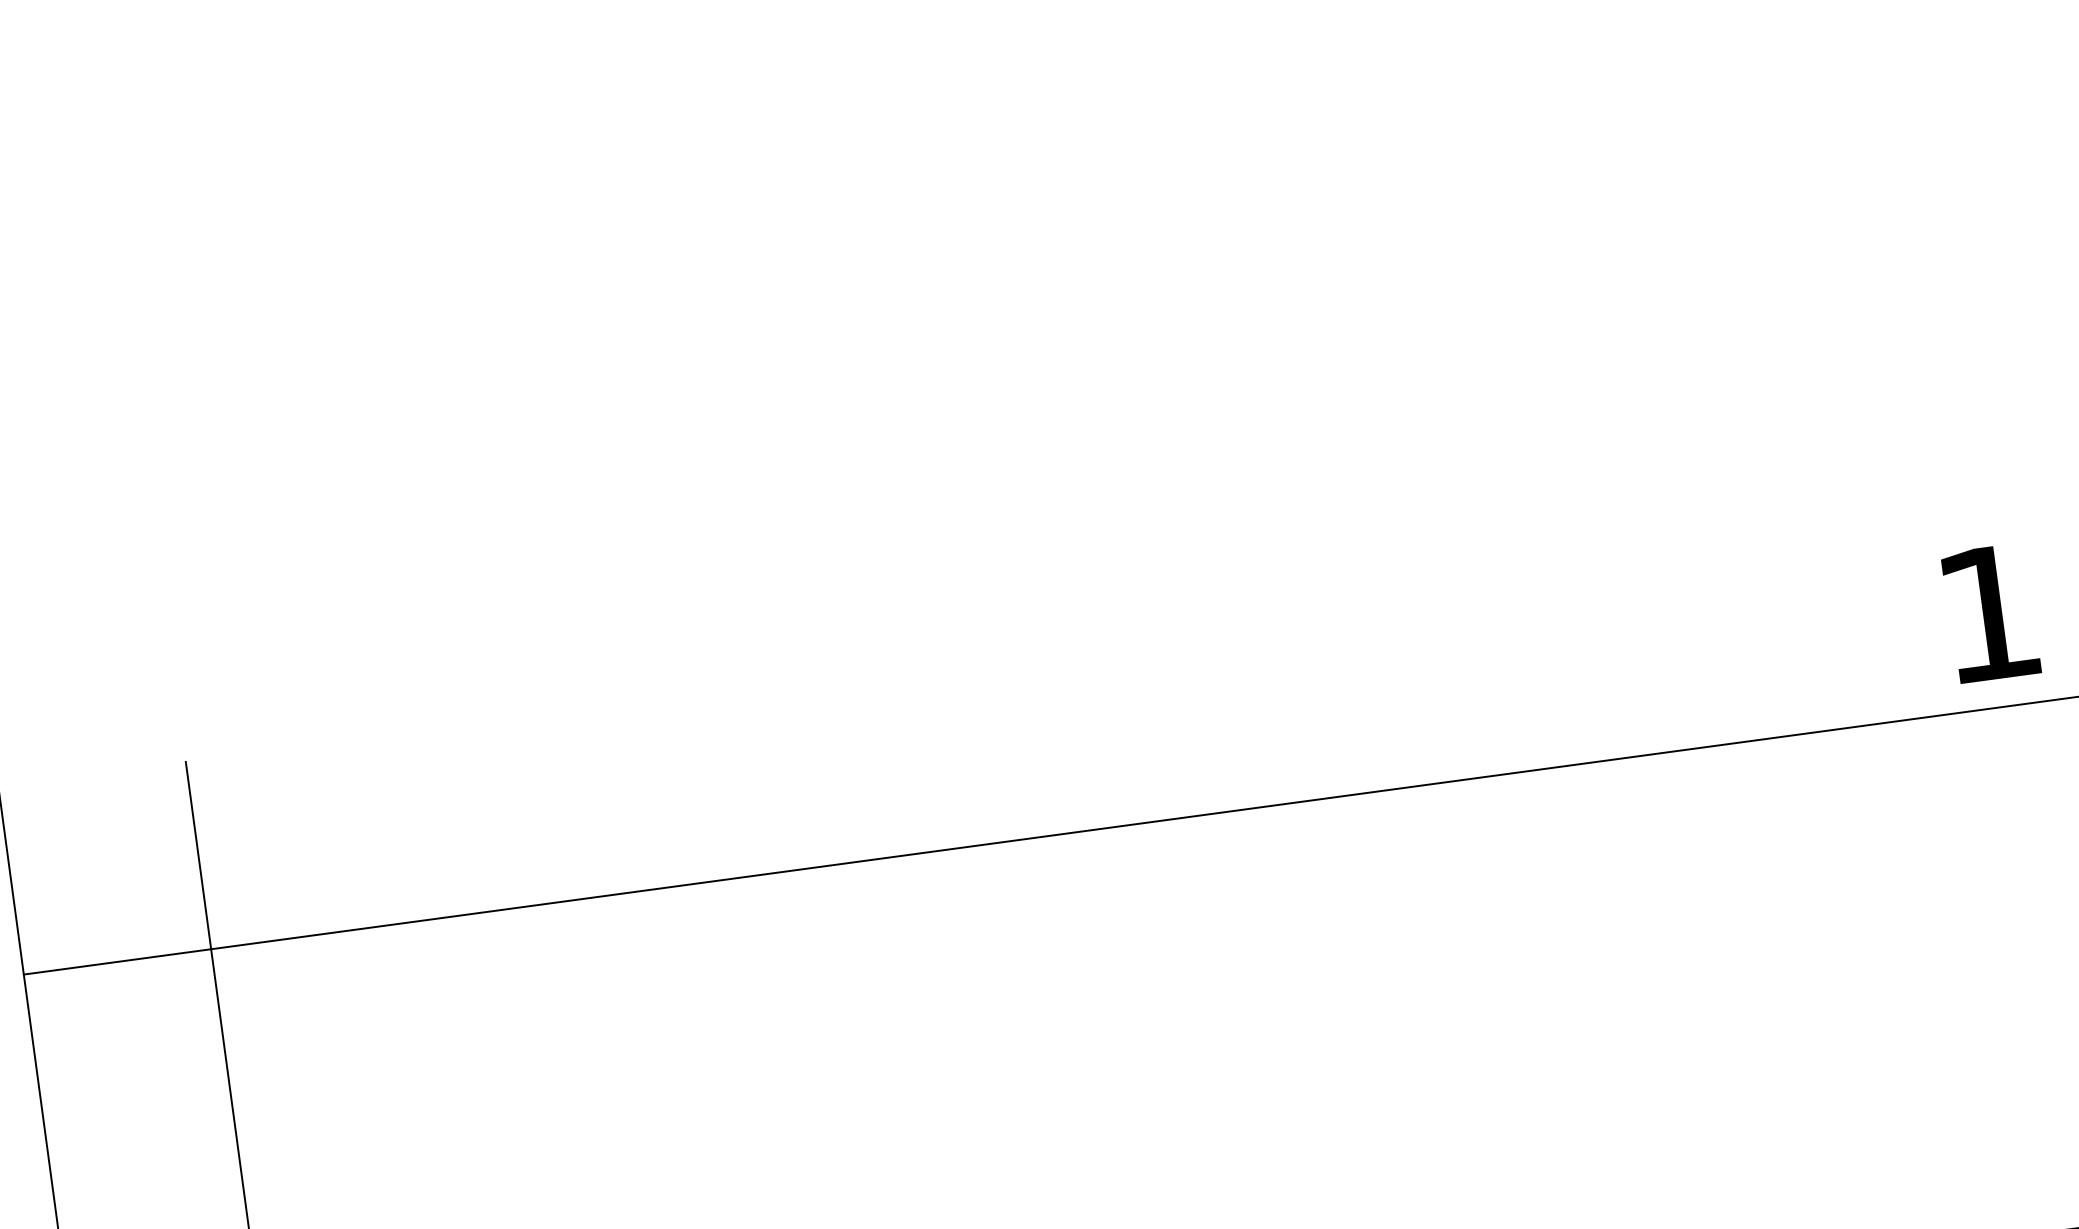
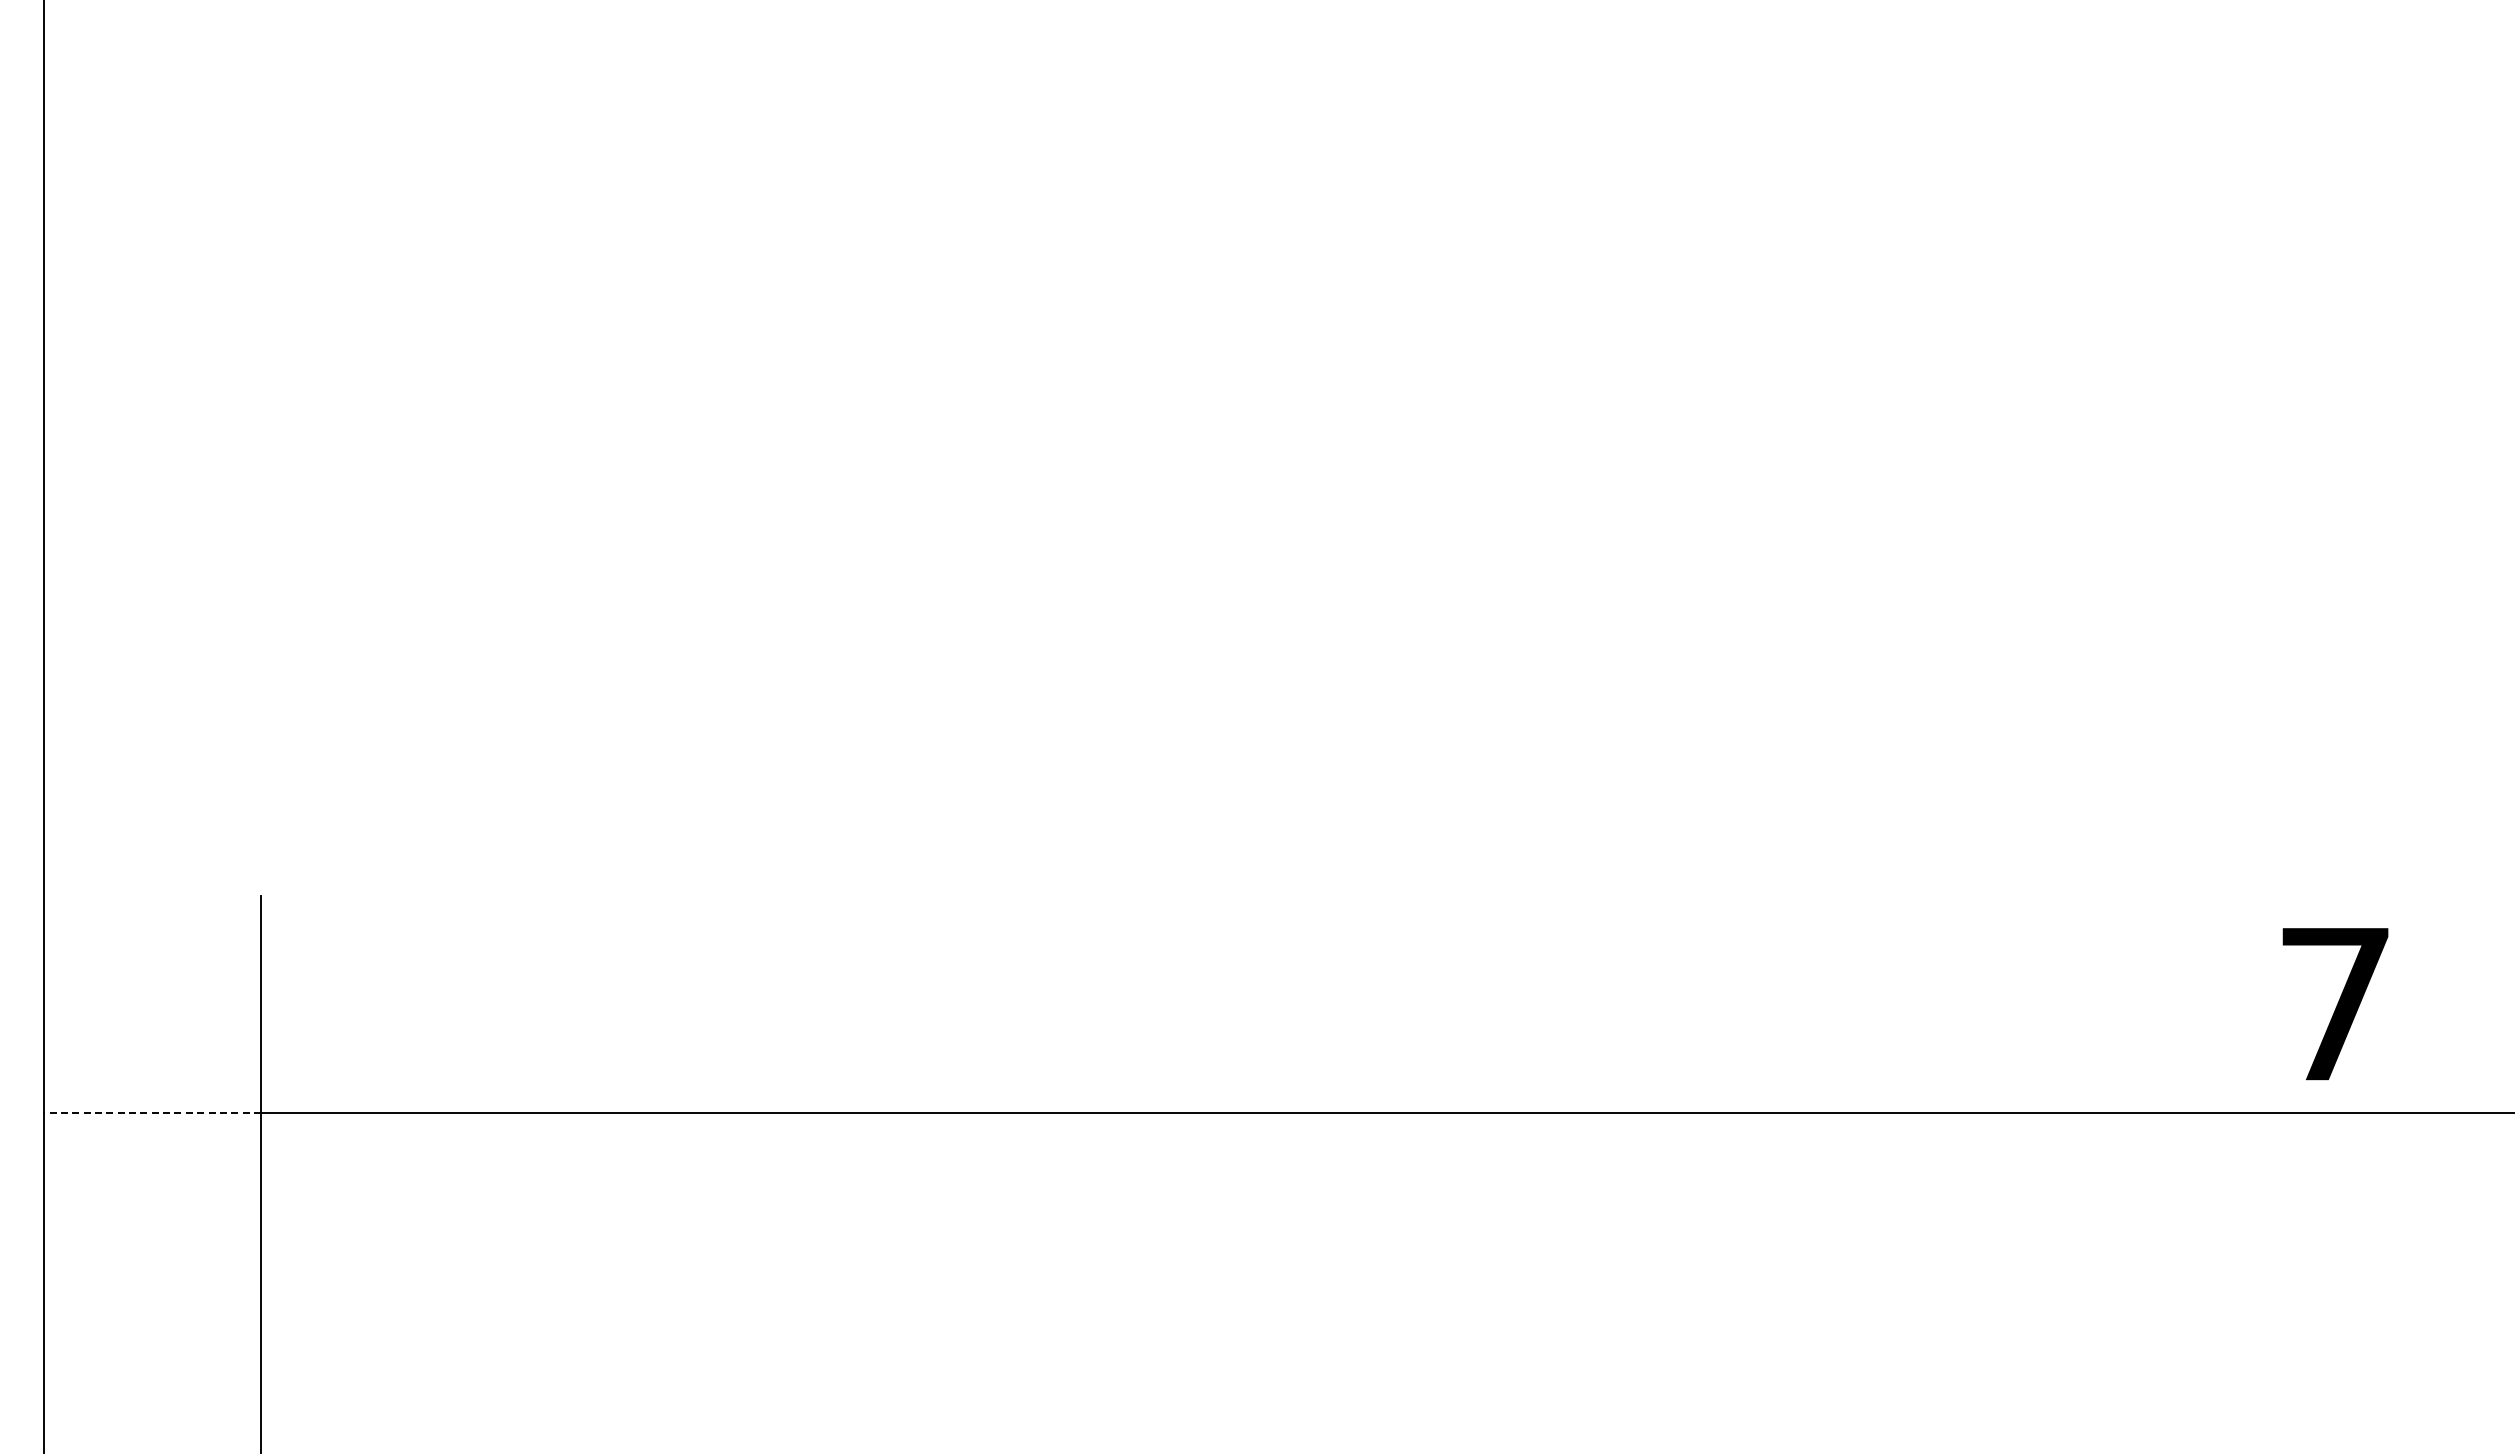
text: (1989, 613) -> (2335, 1004), 1 -> 7
line: (117, 961) -> (152, 1112), solid -> dashed

